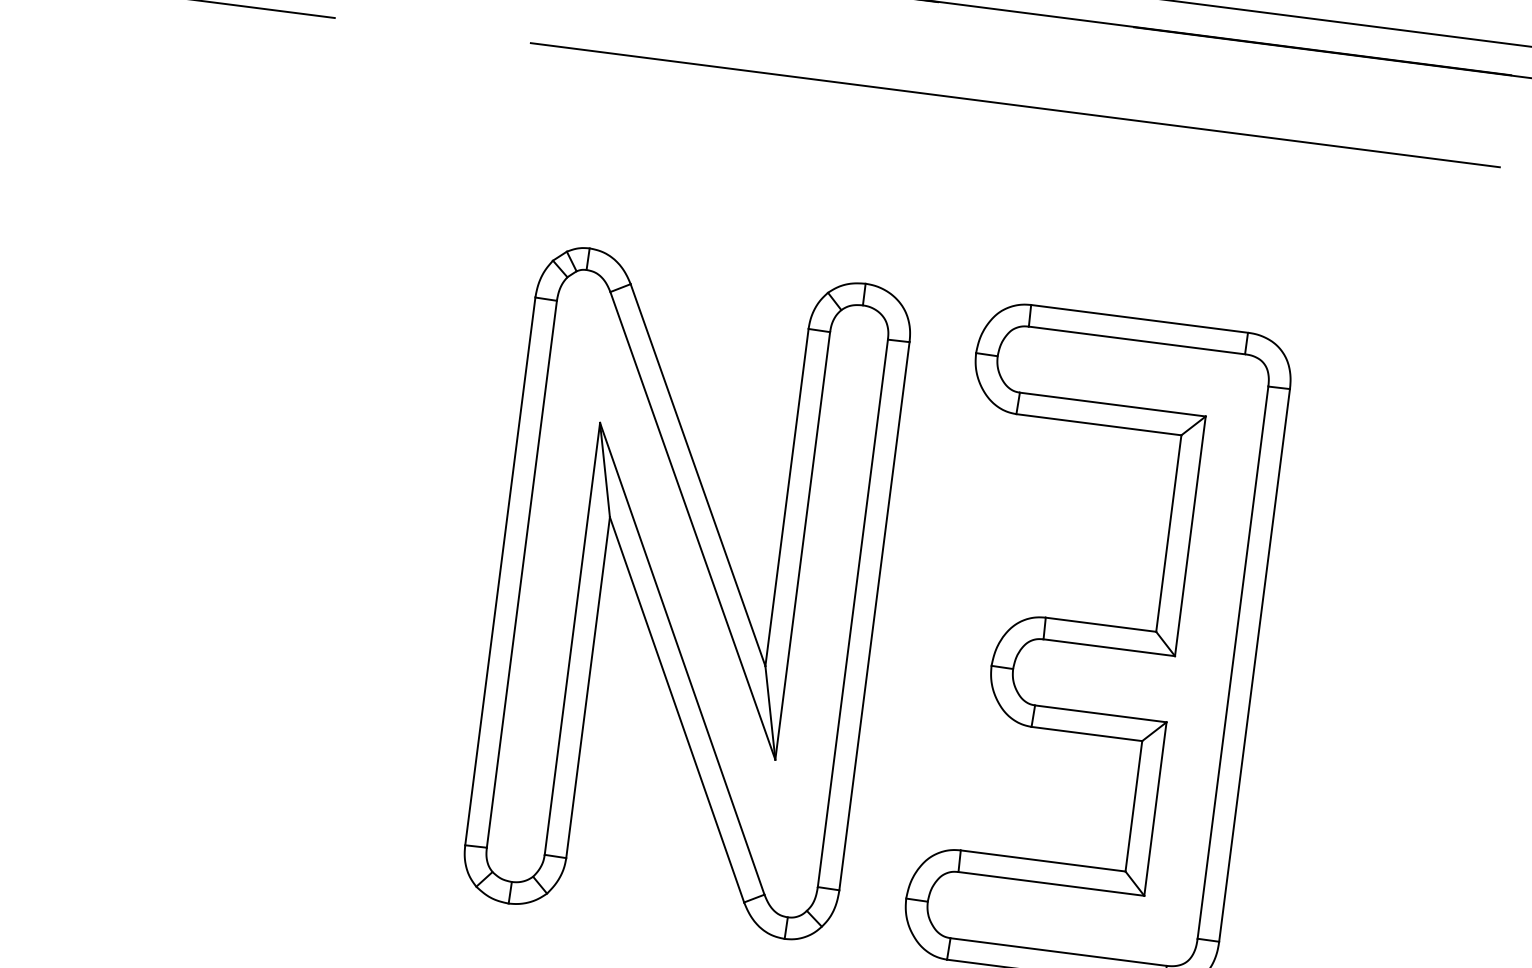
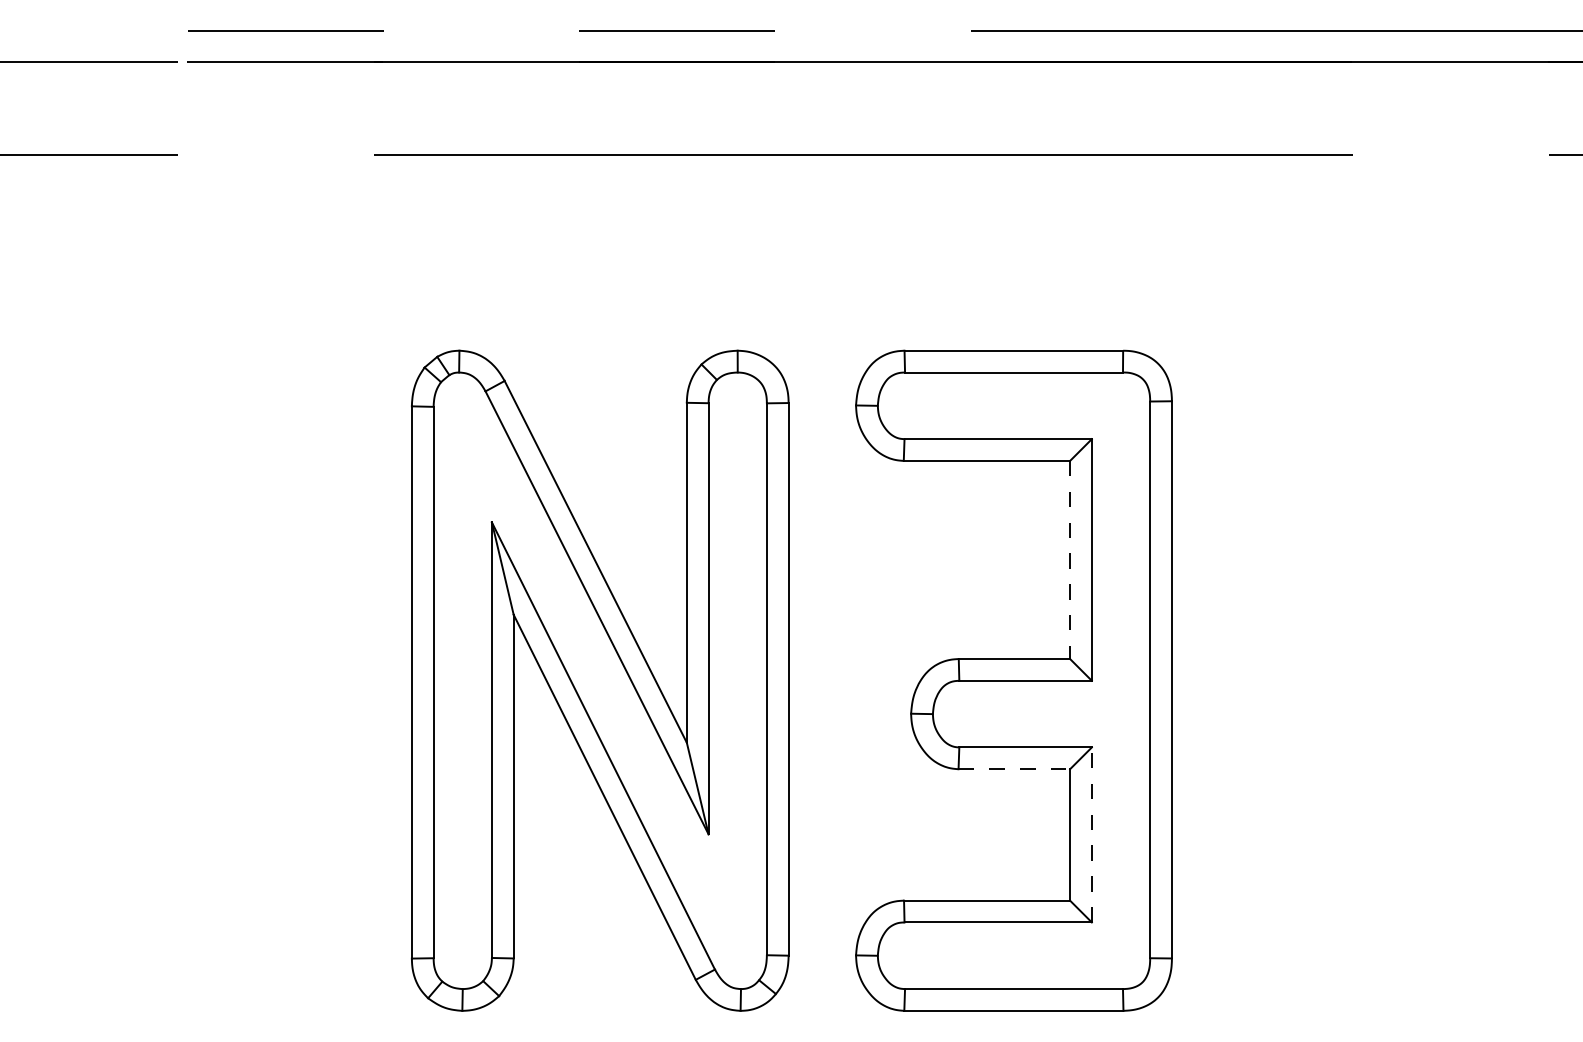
line: (1169, 534) -> (1070, 560), solid -> dashed
line: (1087, 734) -> (1014, 769), solid -> dashed
line: (1155, 808) -> (1091, 834), solid -> dashed

